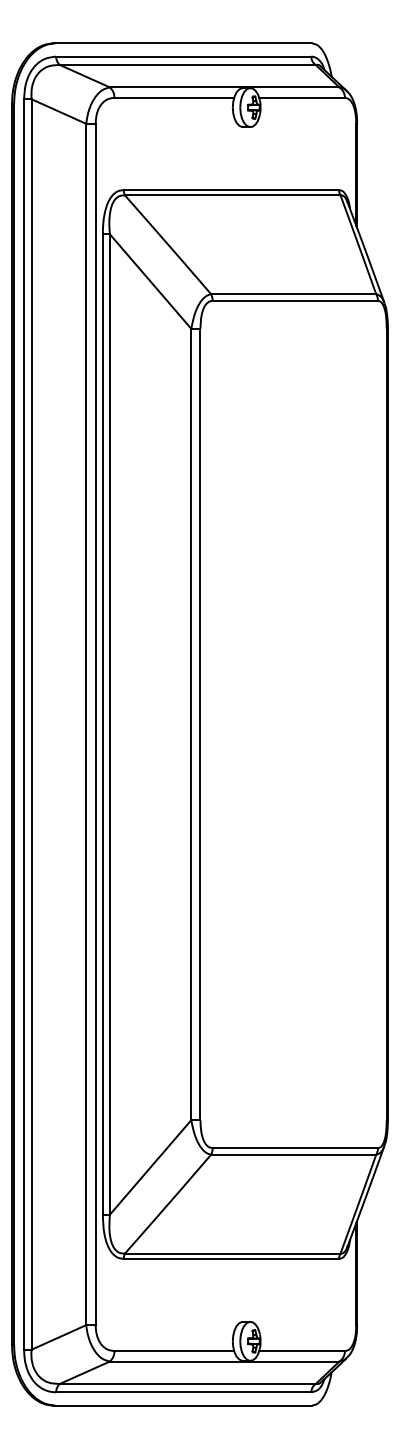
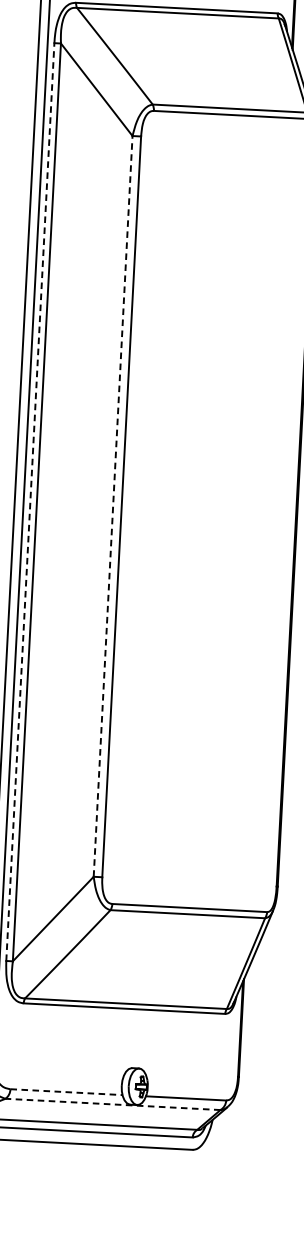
line: (102, 724) -> (30, 502), solid -> dashed
line: (191, 724) -> (113, 506), solid -> dashed
line: (174, 1351) -> (66, 1092), solid -> dashed
line: (224, 1361) -> (112, 1104), solid -> dashed

